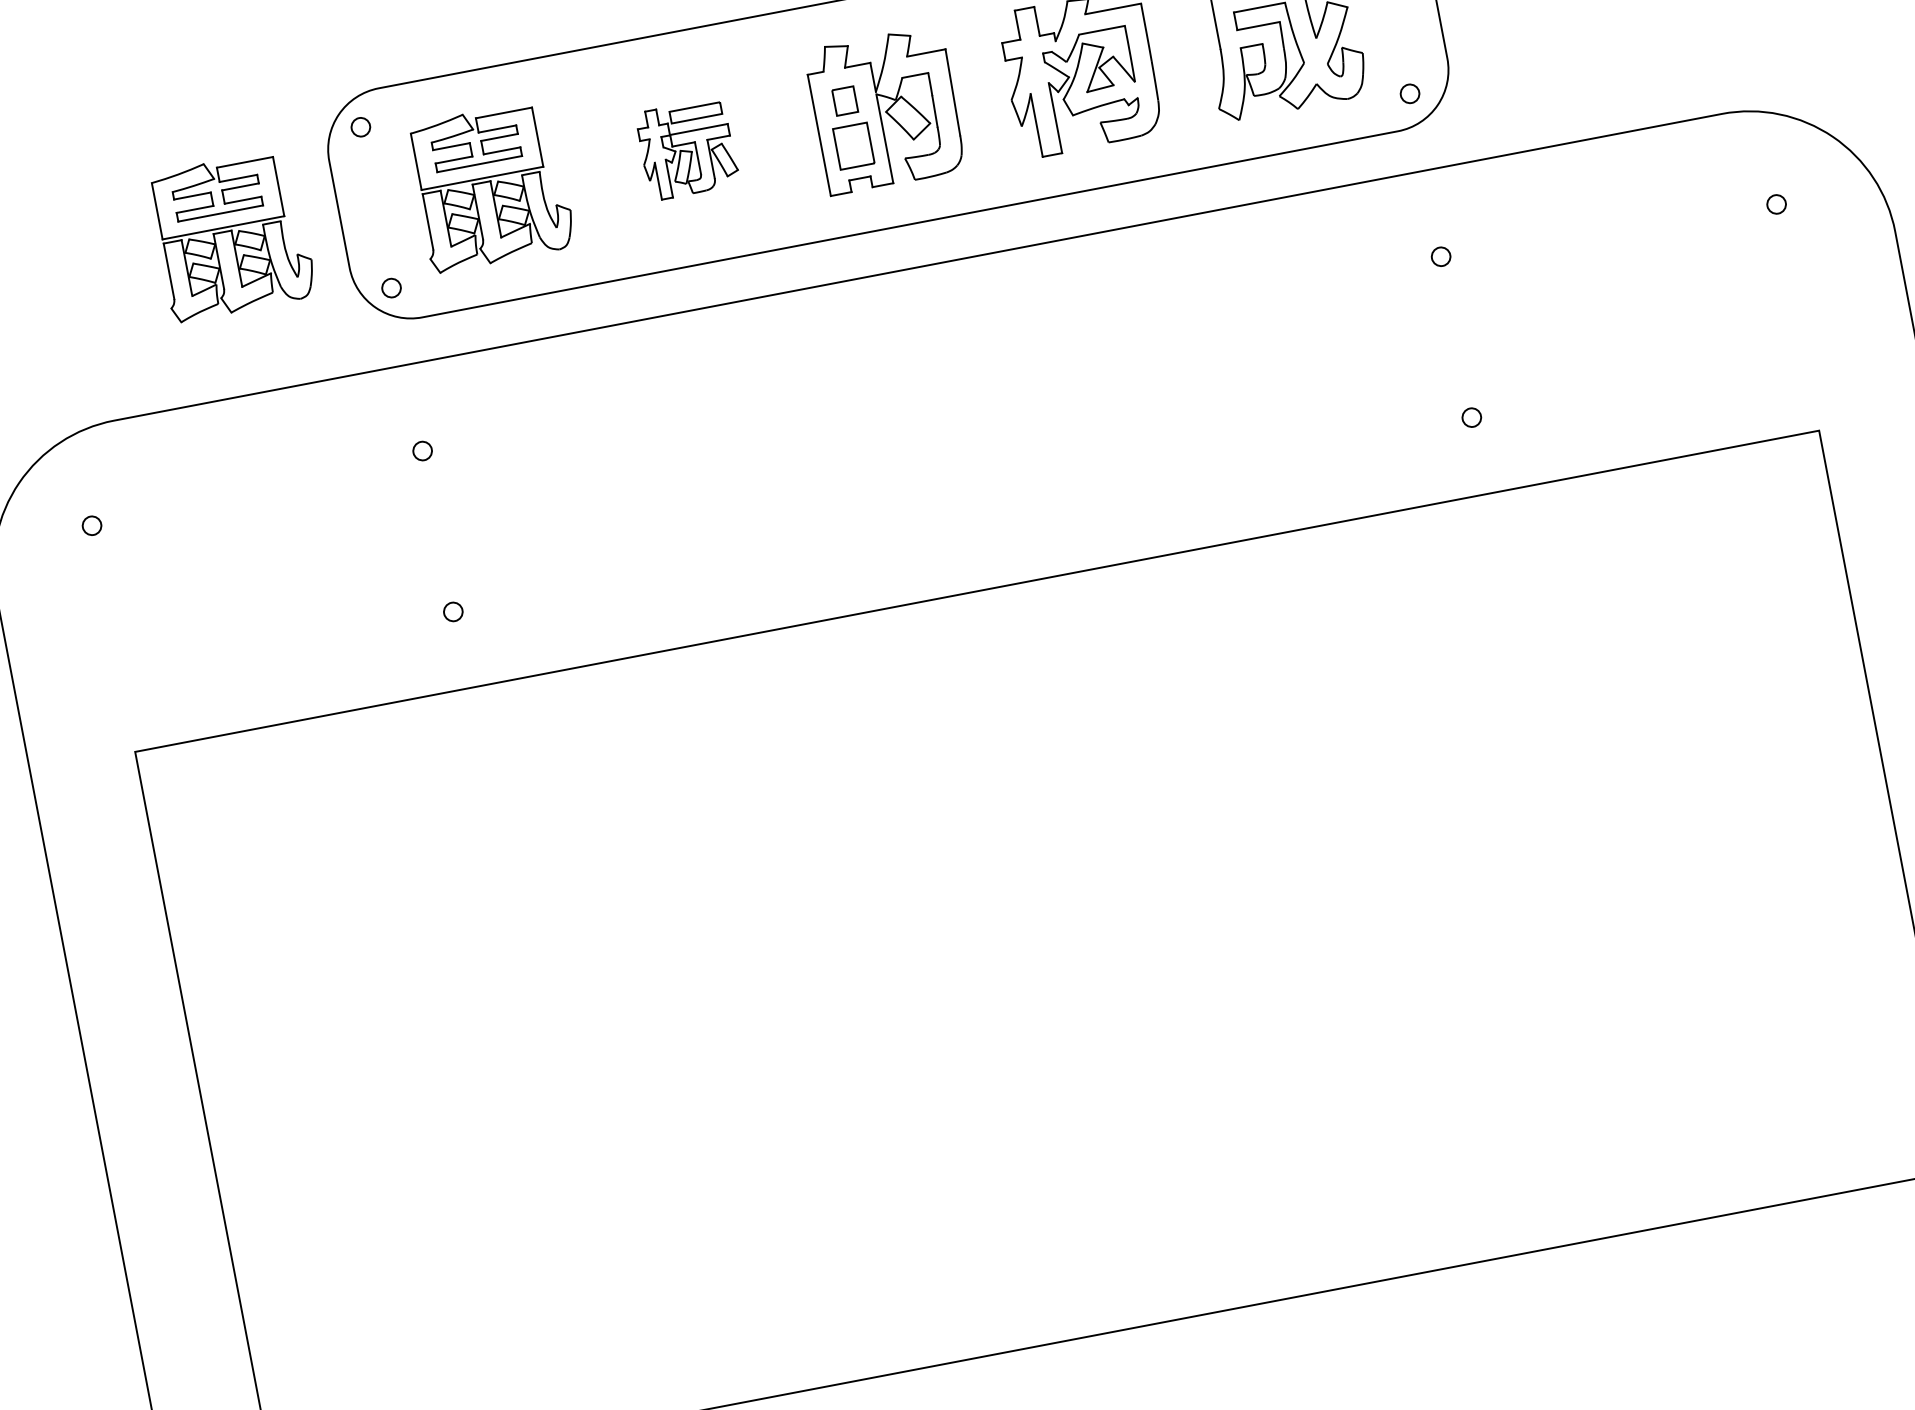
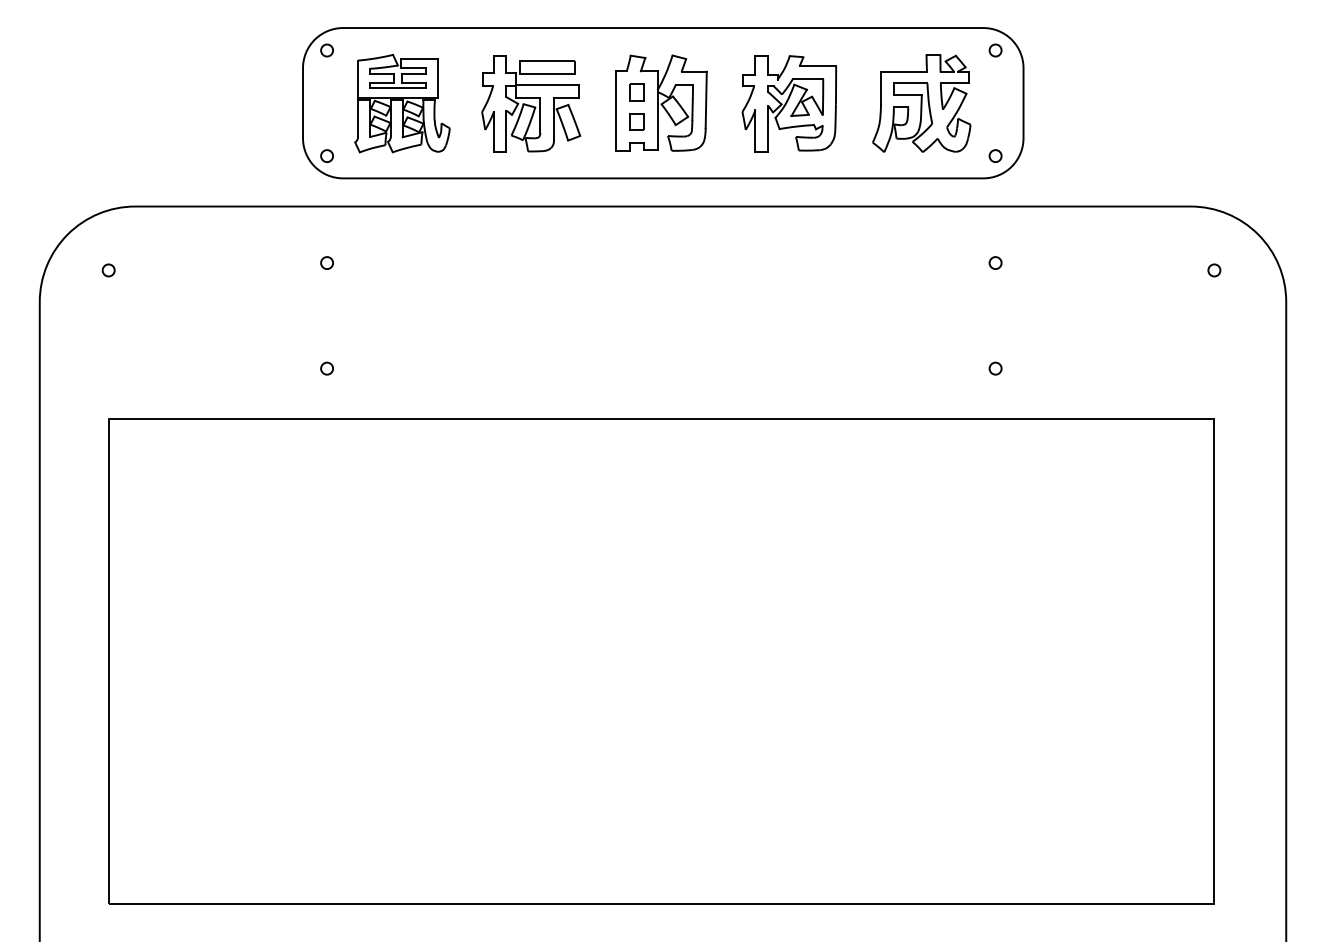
part: (852, 145) -> (636, 121), size x0.62
part: (687, 148) -> (531, 103), size x1.67
part: (232, 235) -> (232, 103), removed

